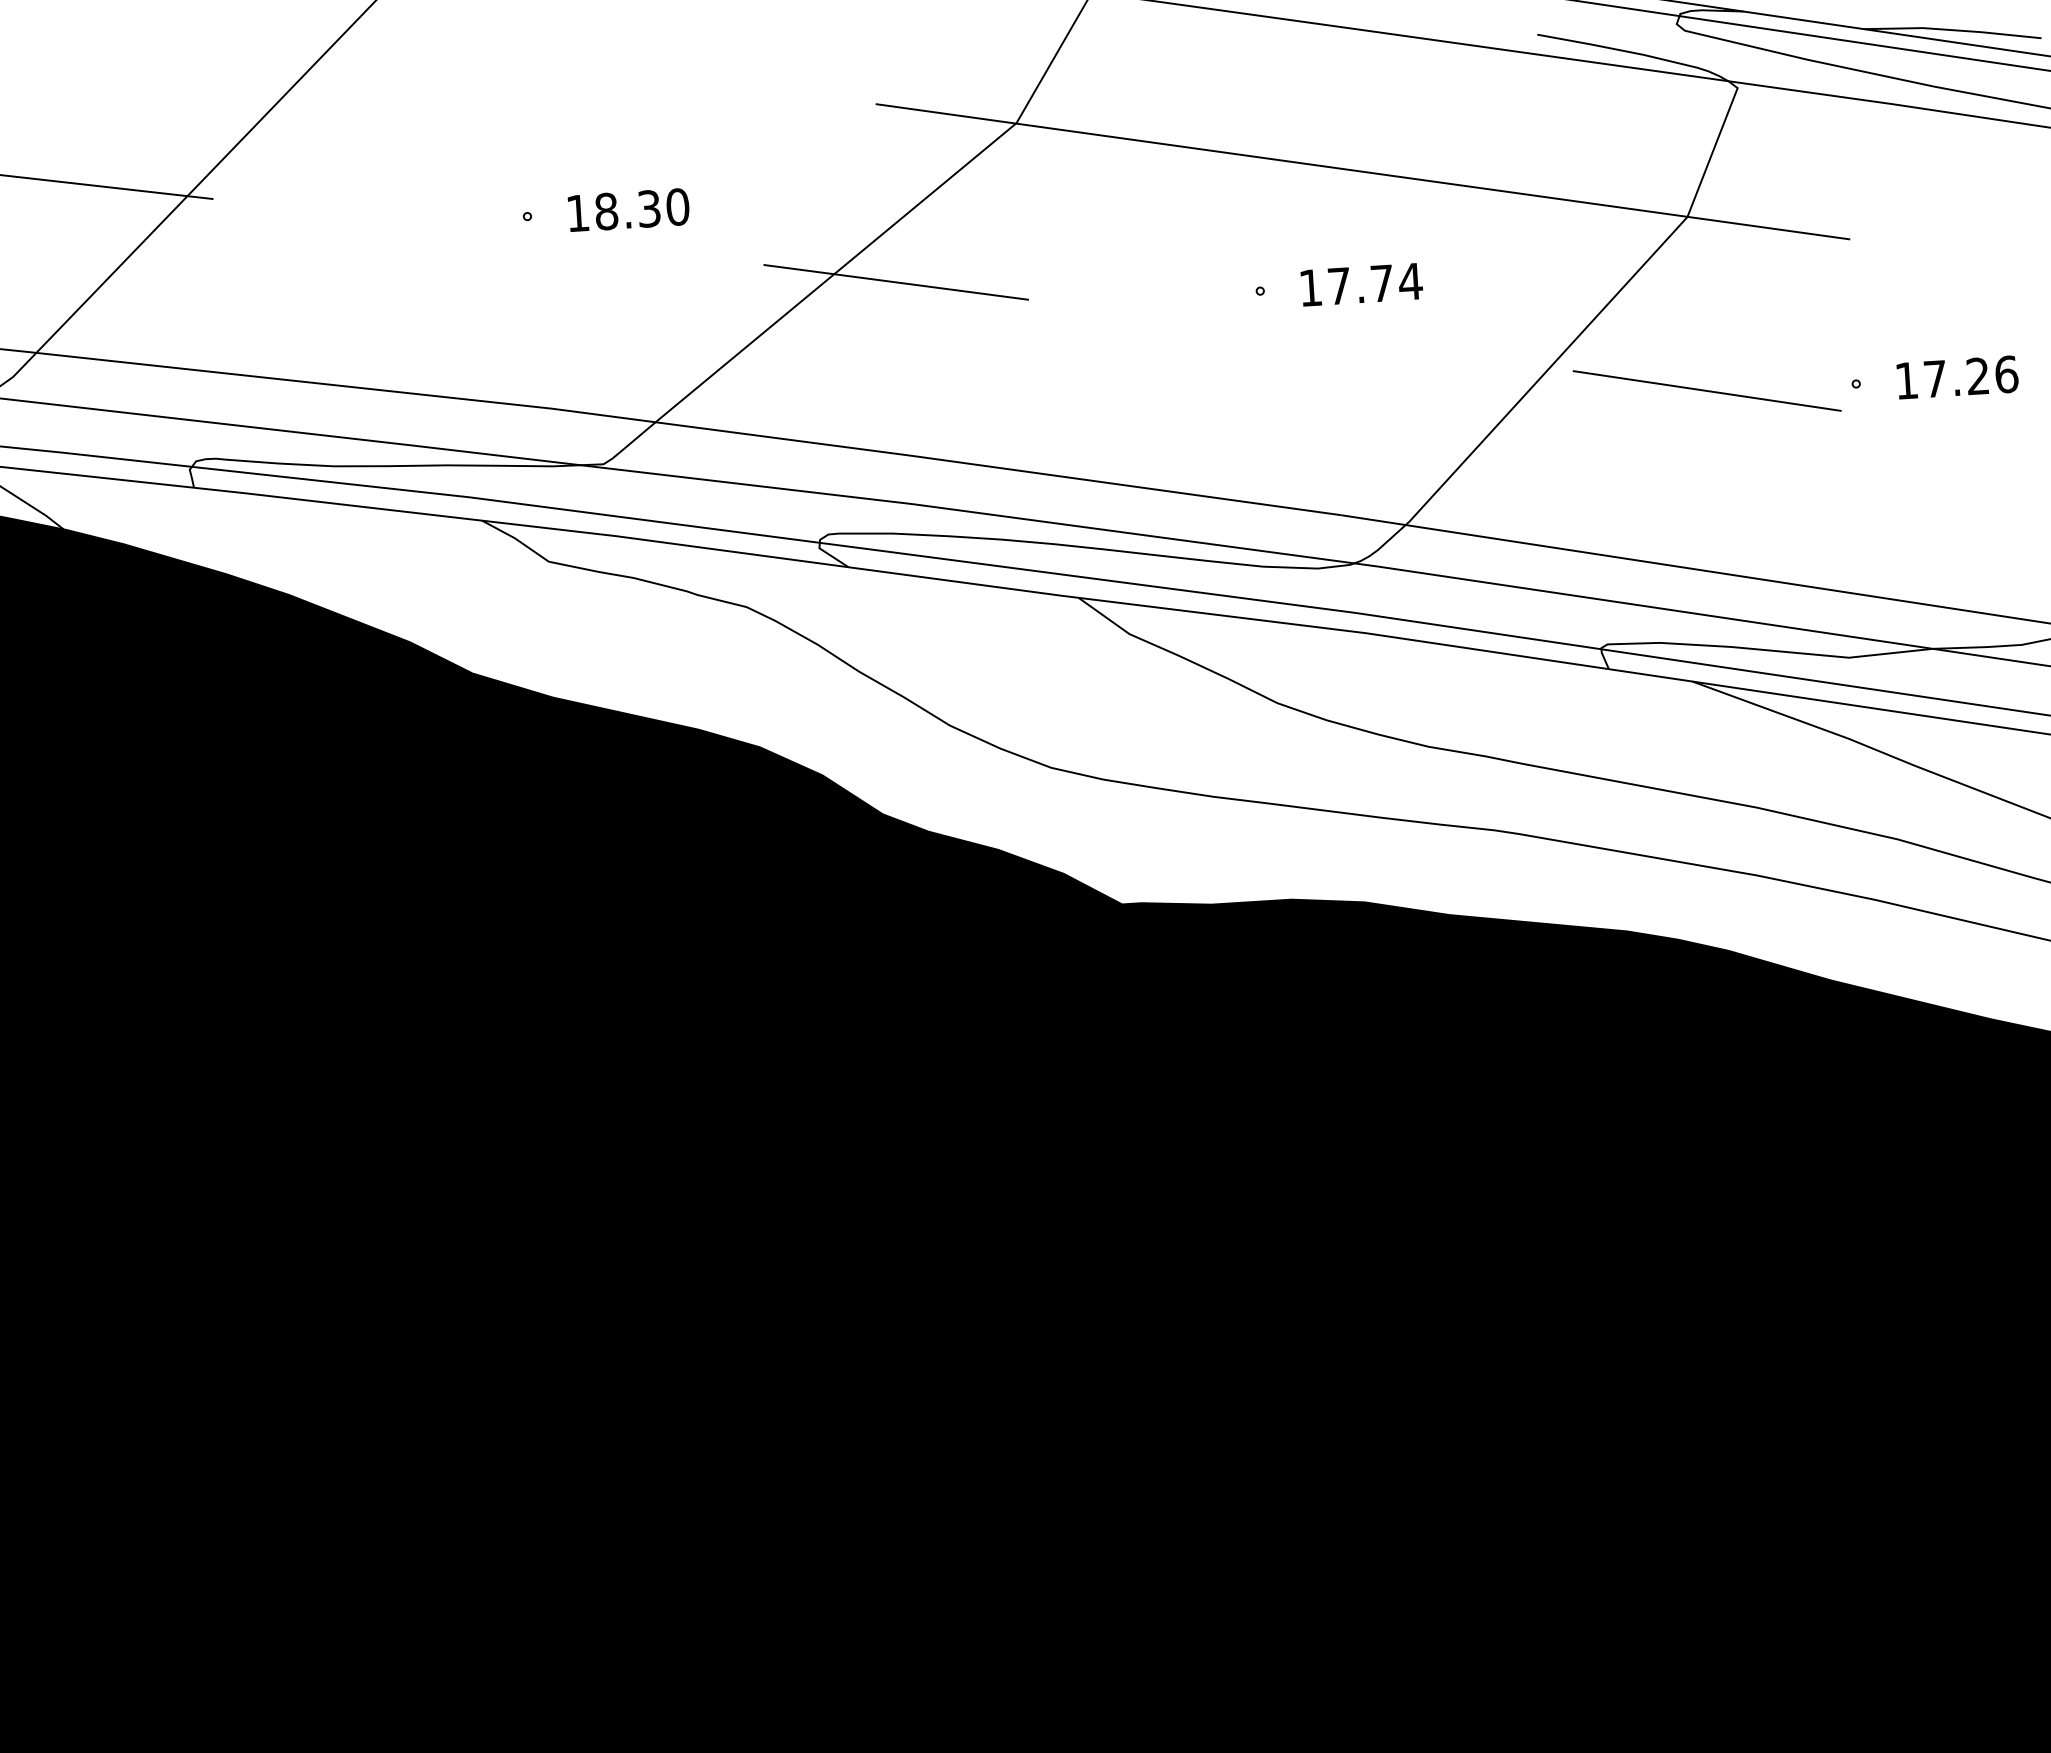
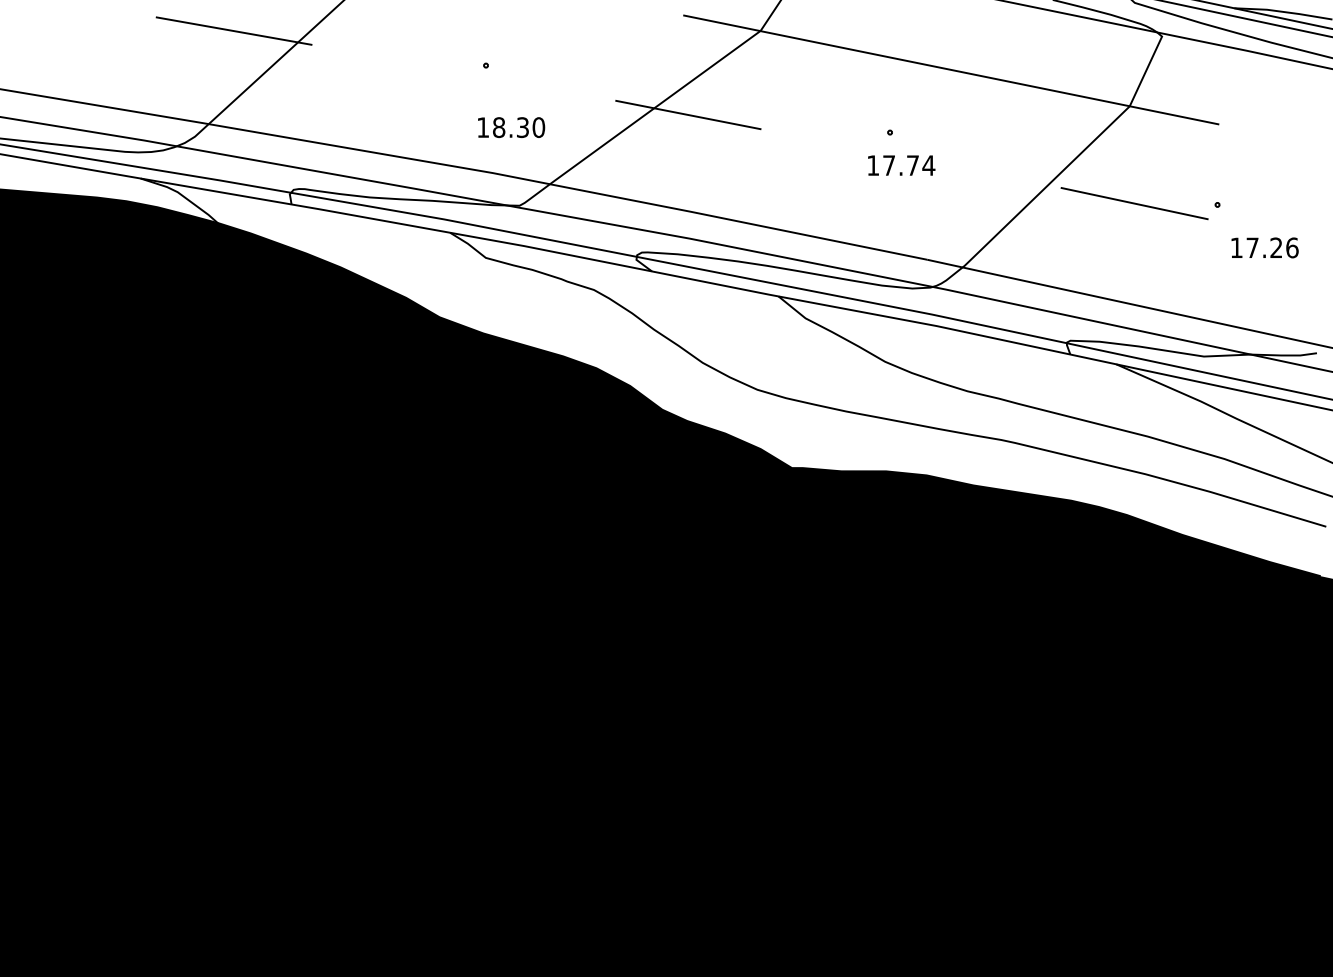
text: (628, 209) -> (511, 127), moved
text: (1361, 284) -> (901, 165), moved
text: (1956, 376) -> (1264, 247), moved

